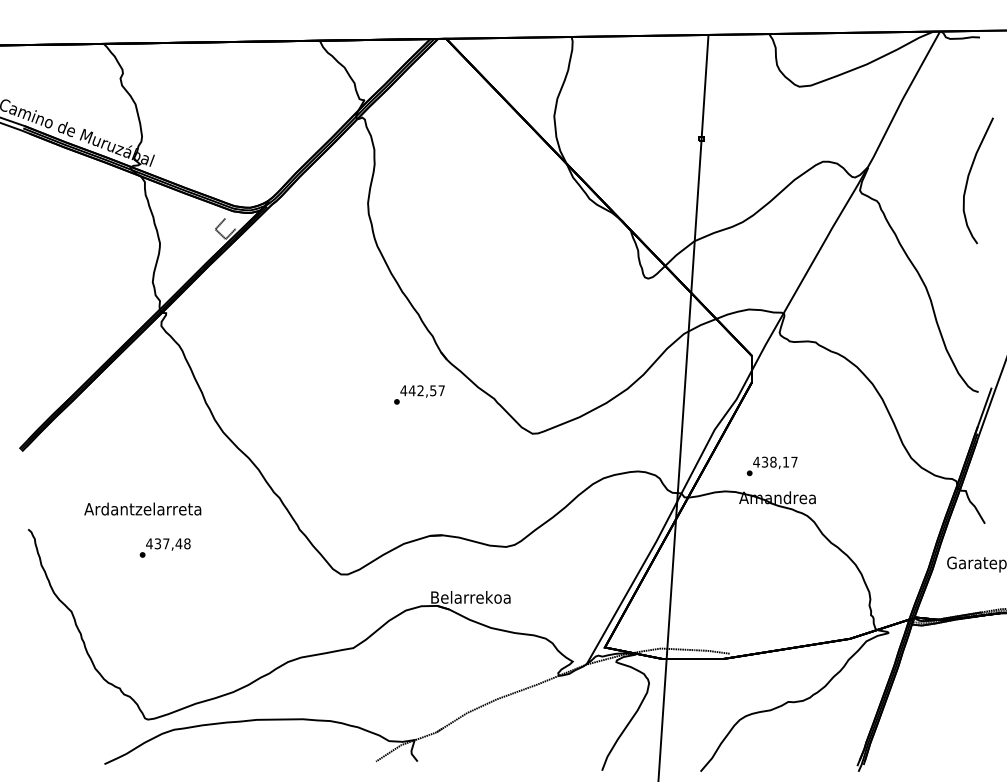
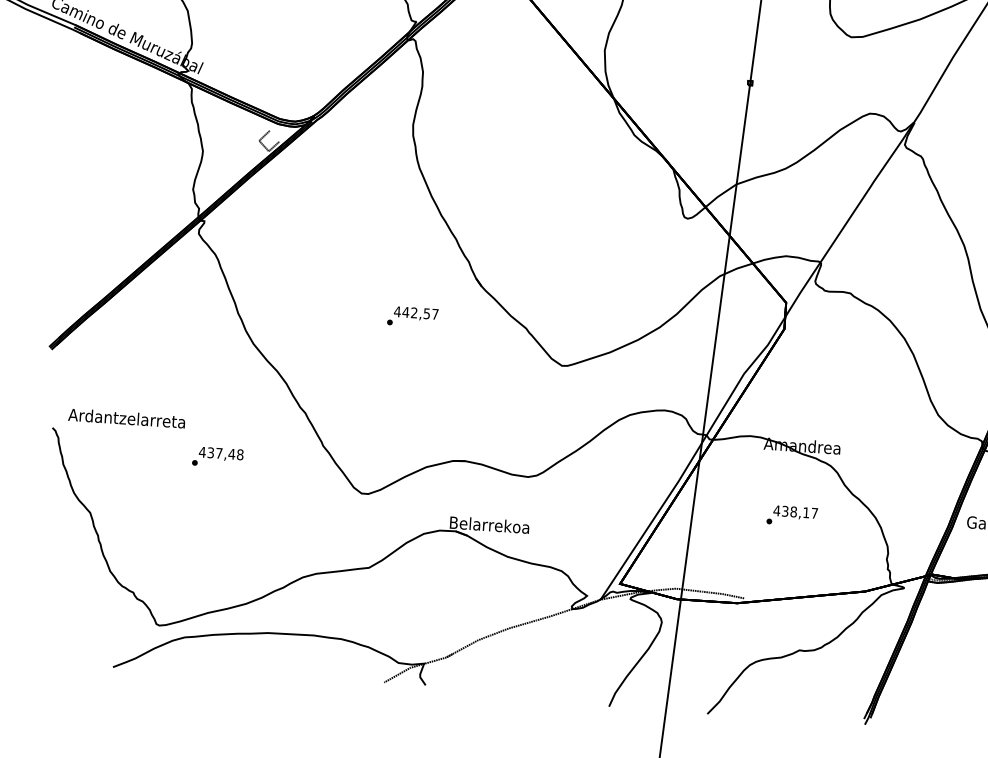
text: (419, 394) -> (412, 316), moved
text: (771, 466) -> (791, 516), moved
text: (142, 508) -> (126, 417), moved
text: (164, 547) -> (217, 456), moved

